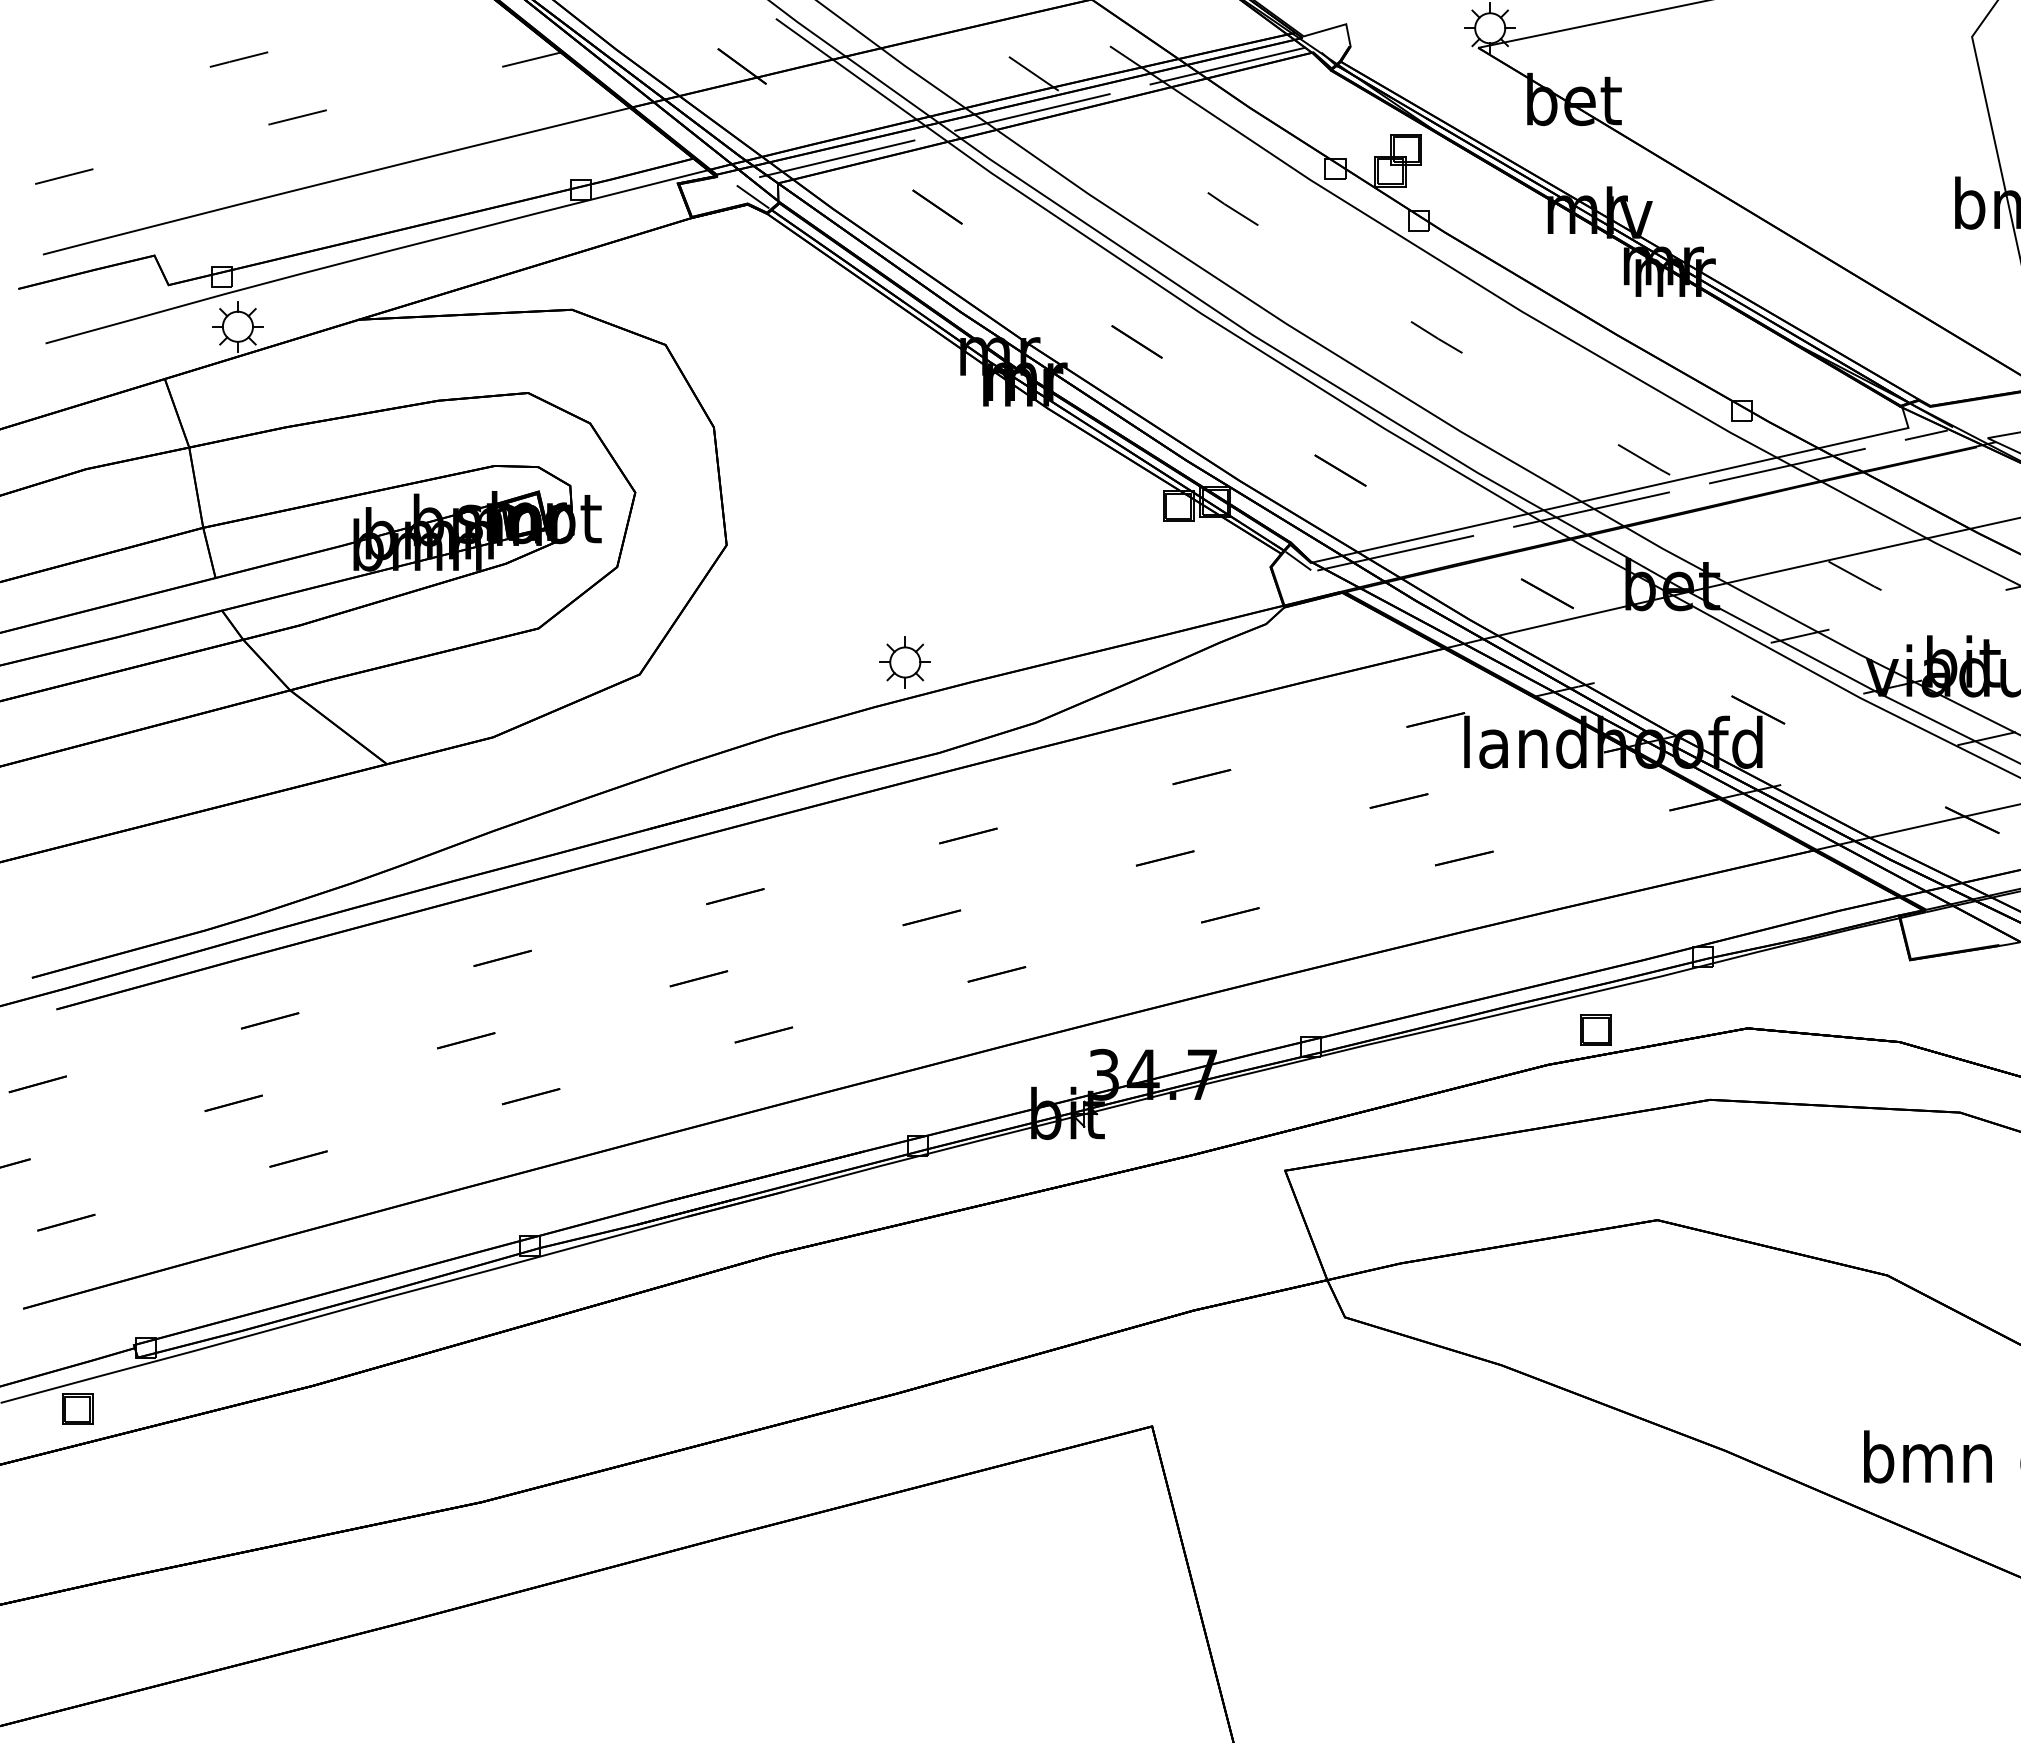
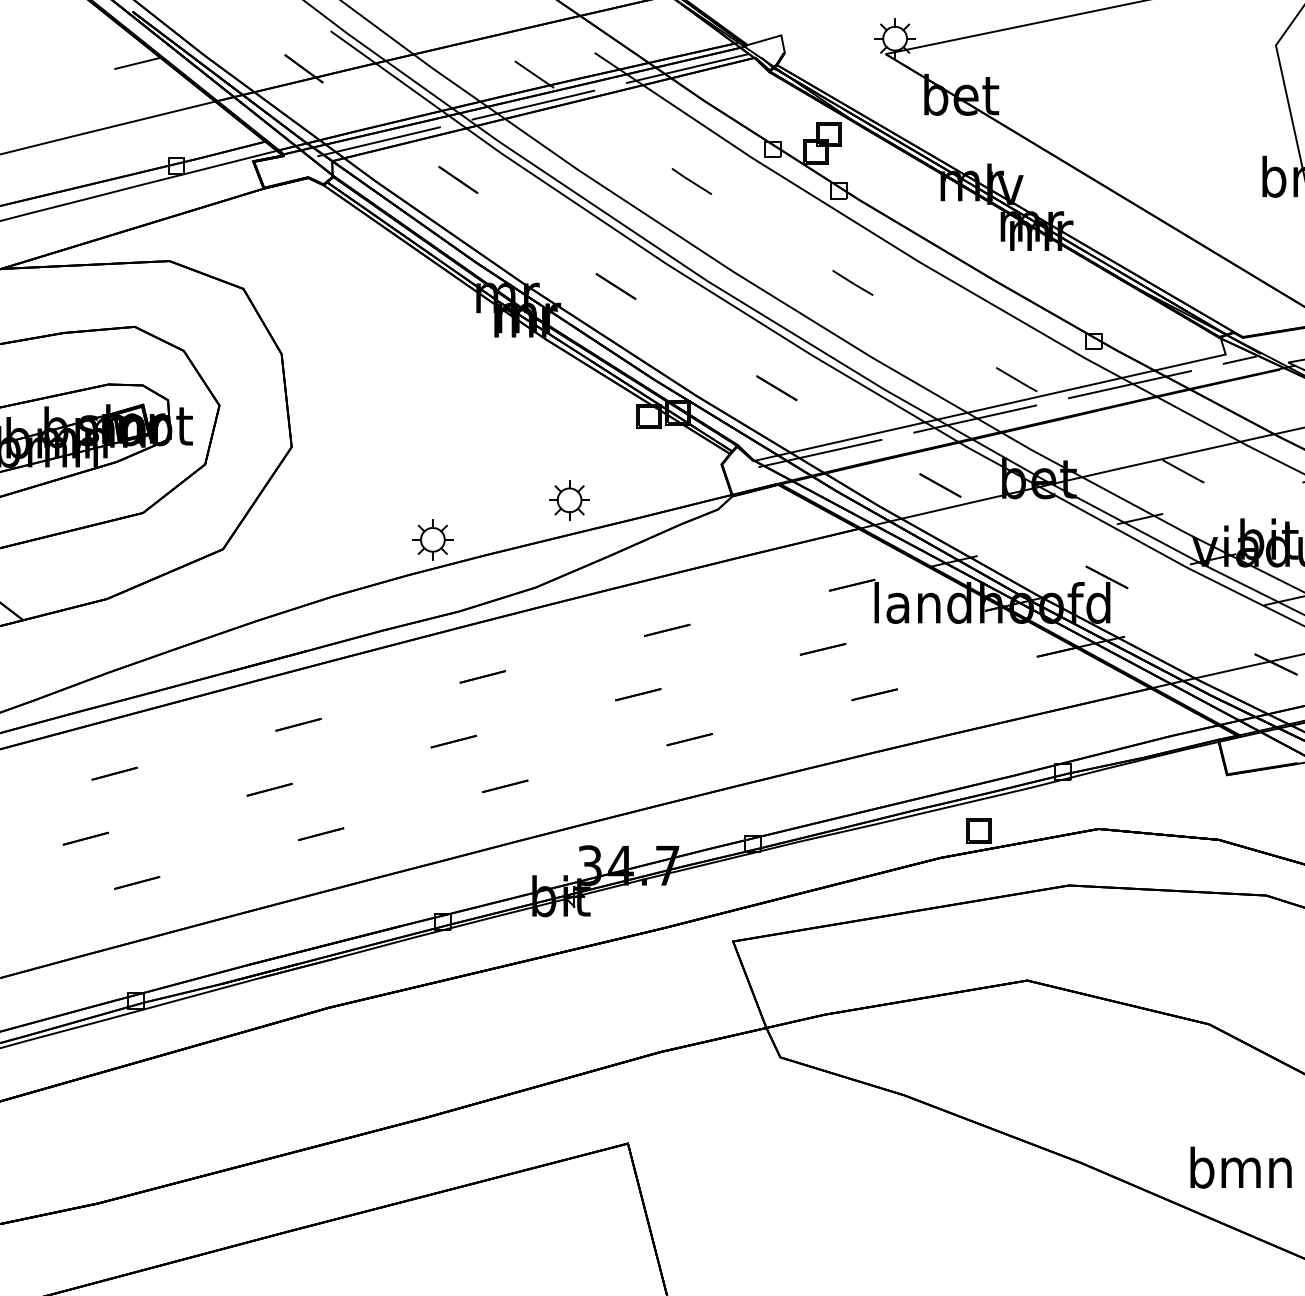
line: (752, 196) -> (312, 171), removed
line: (1298, 560) -> (743, 459), removed
part: (1077, 612) -> (568, 500), added

